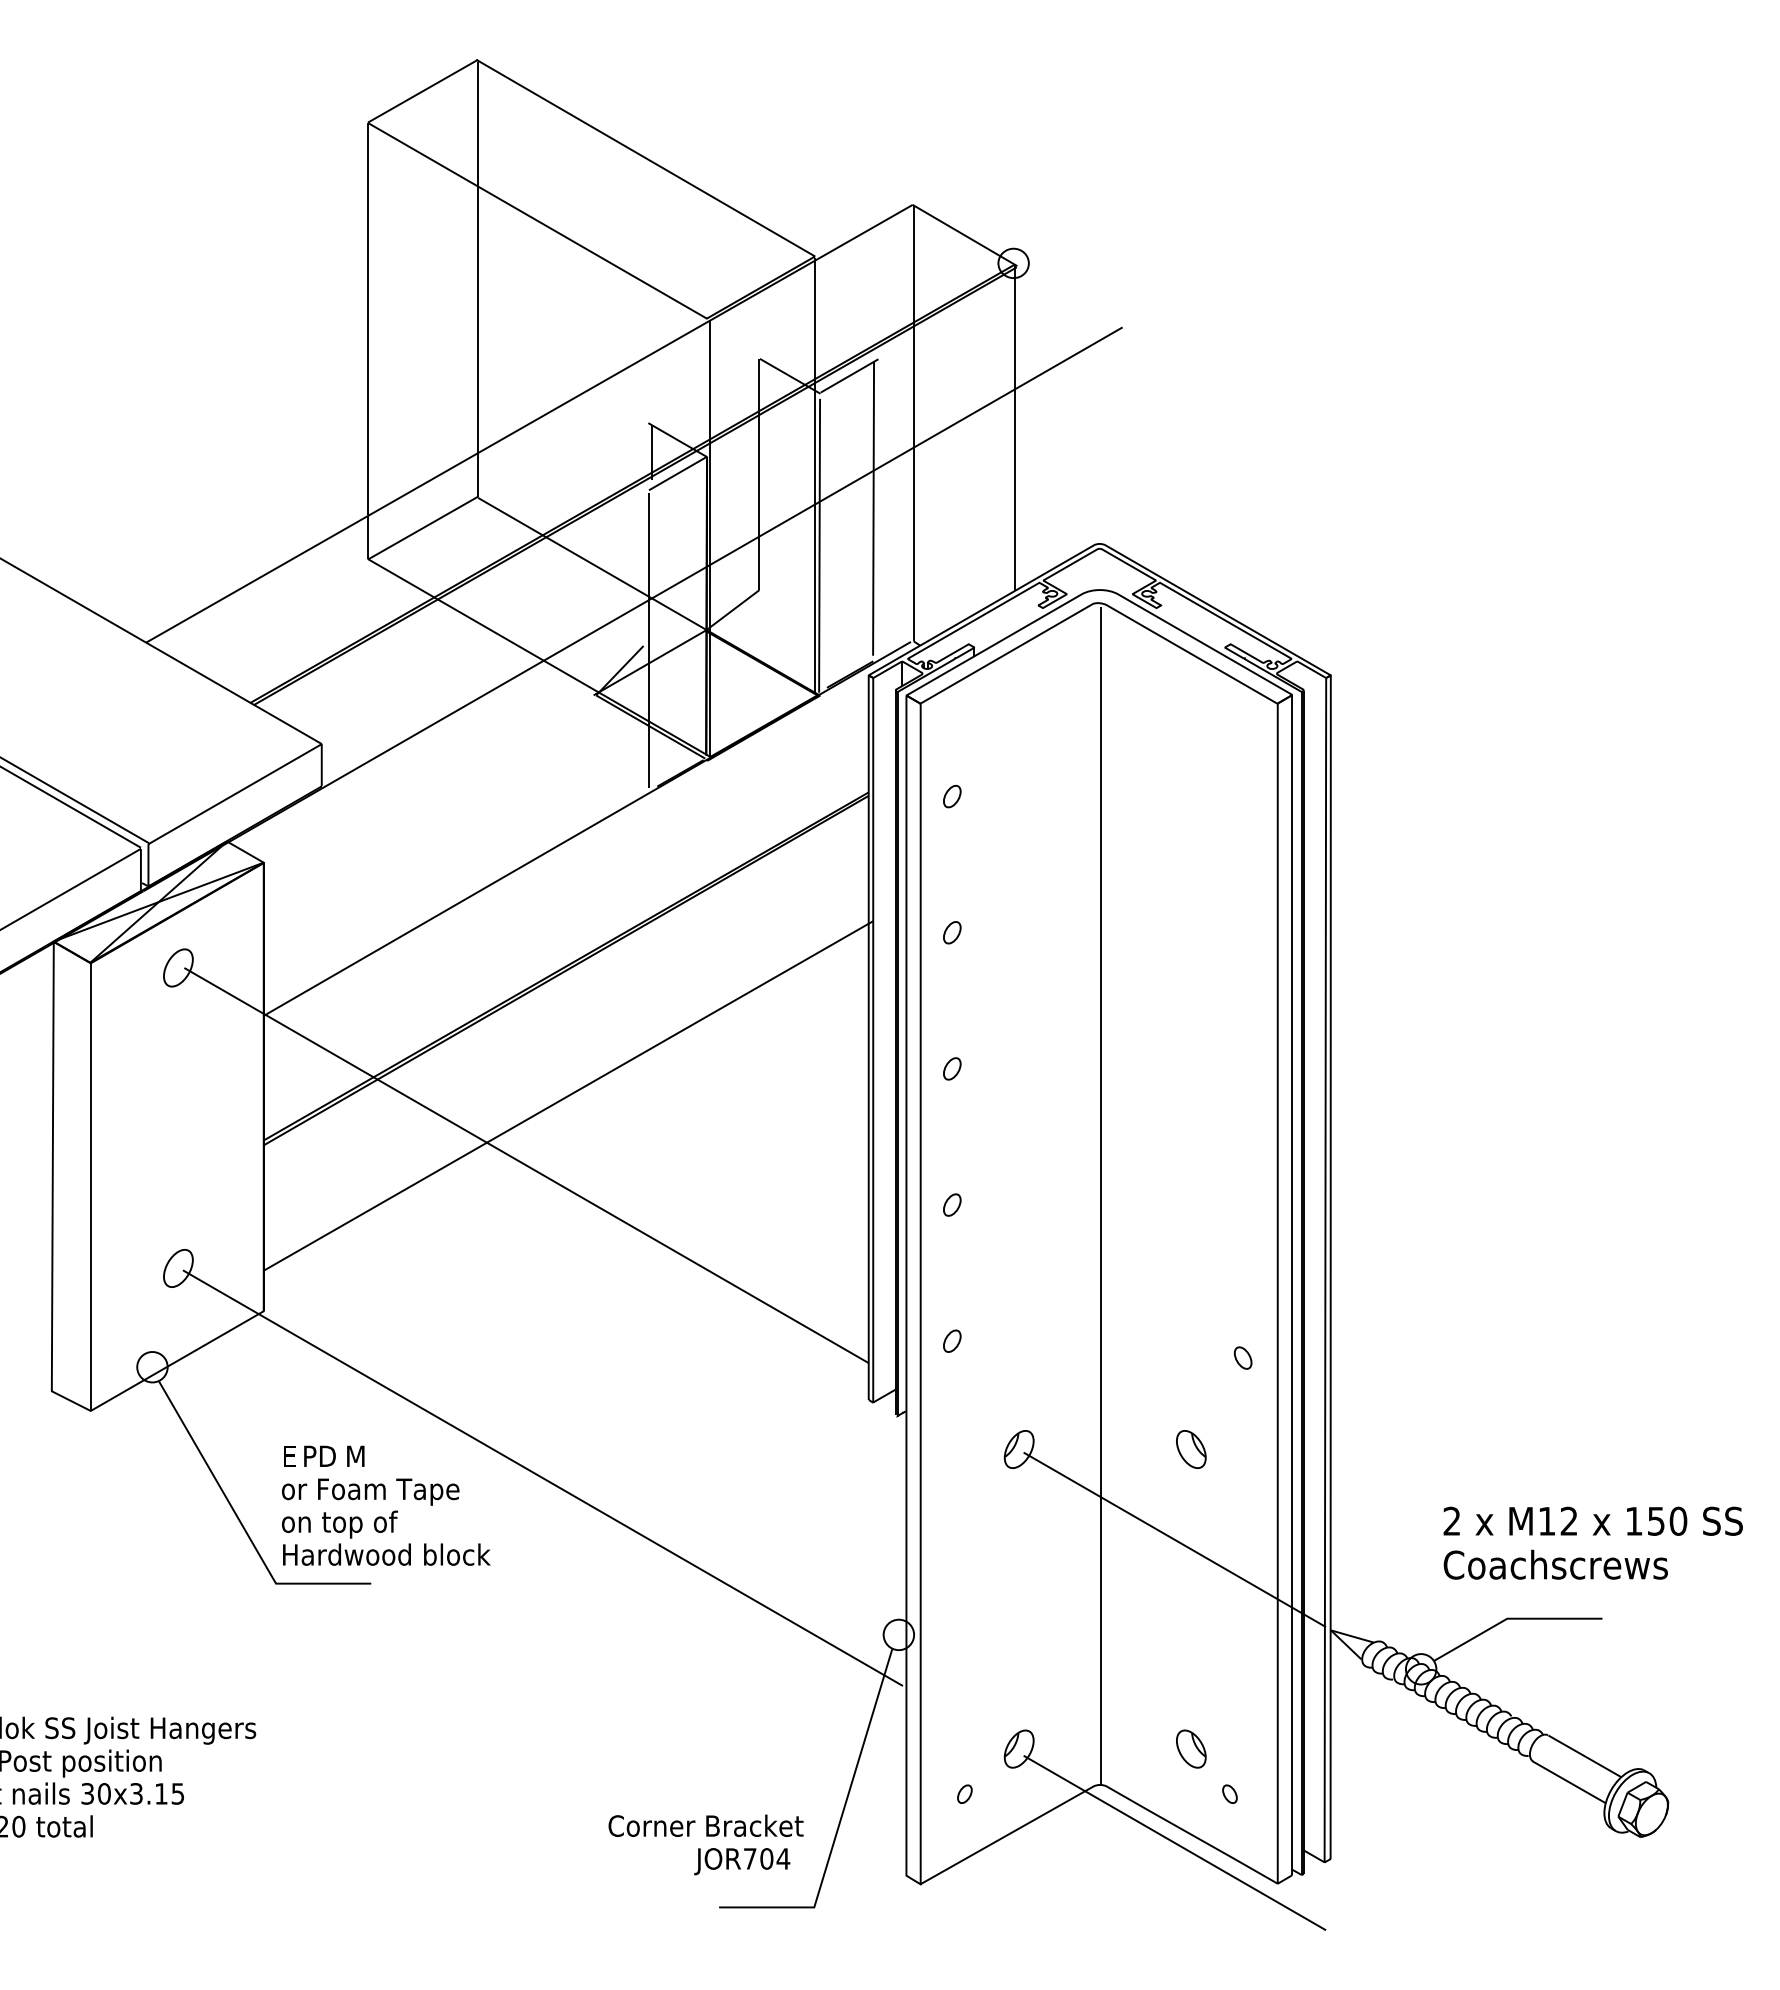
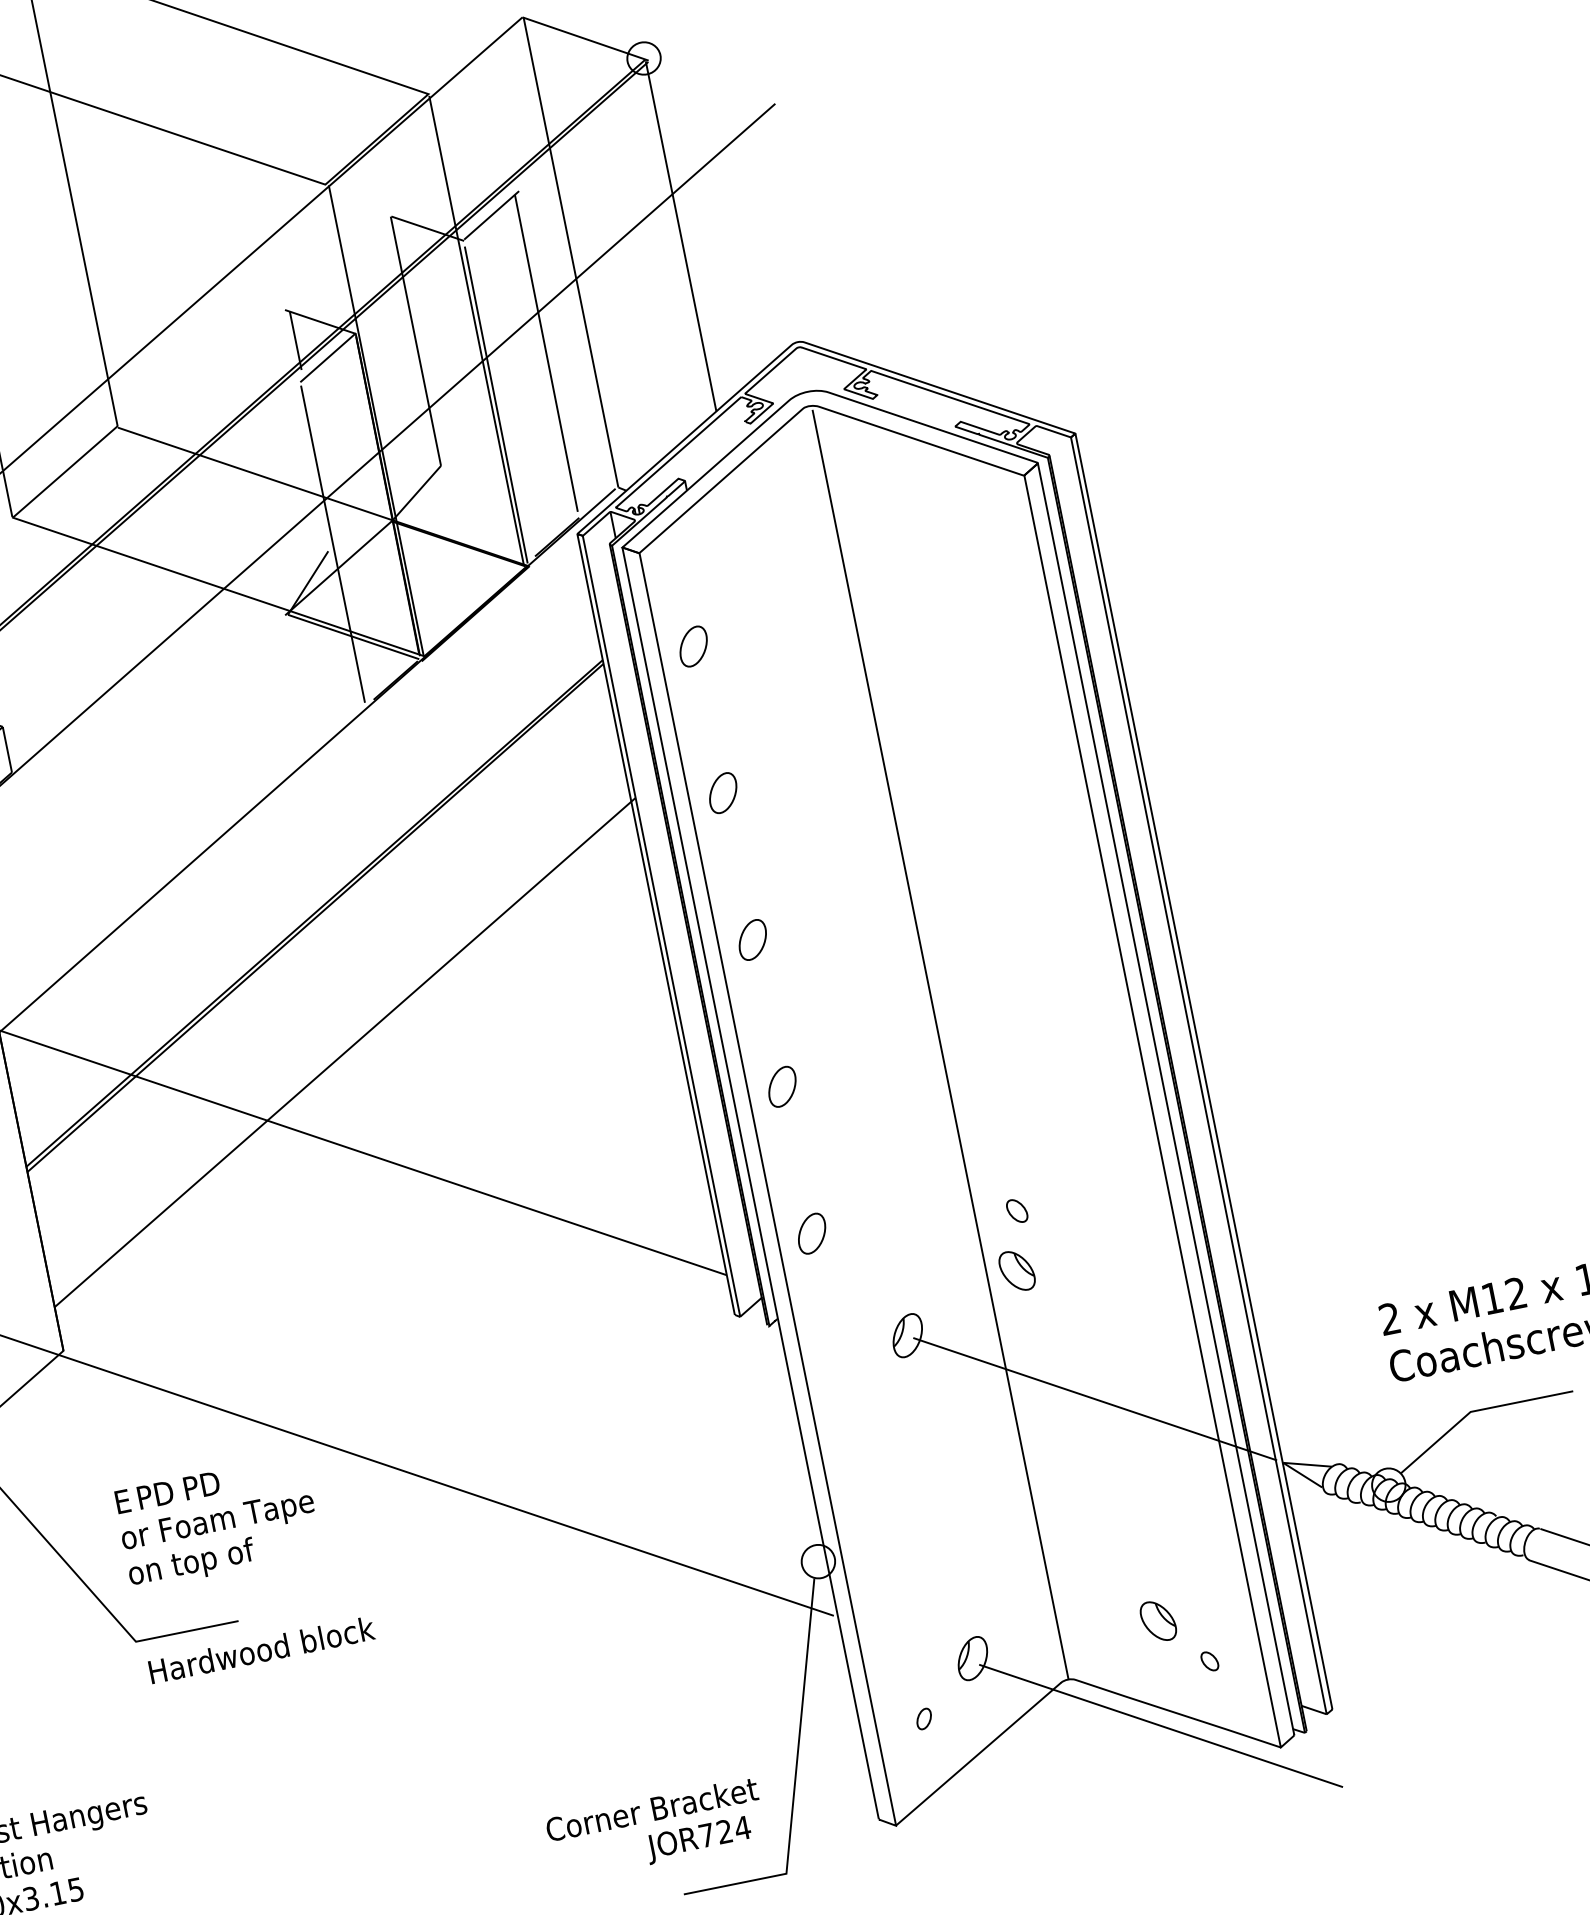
part: (952, 796) -> (693, 646), size x1.6
part: (952, 932) -> (723, 792), size x1.6
part: (952, 1068) -> (753, 939), size x1.6
part: (952, 1204) -> (782, 1086), size x1.6
part: (952, 1340) -> (812, 1232), size x1.6
part: (1242, 1357) -> (1016, 1210), moved
part: (1191, 1449) -> (1017, 1270), moved
text: (363, 1455) -> (202, 1484), M -> PD
text: (386, 1554) -> (261, 1649), moved
text: (766, 1858) -> (724, 1831), JOR704 -> JOR724

